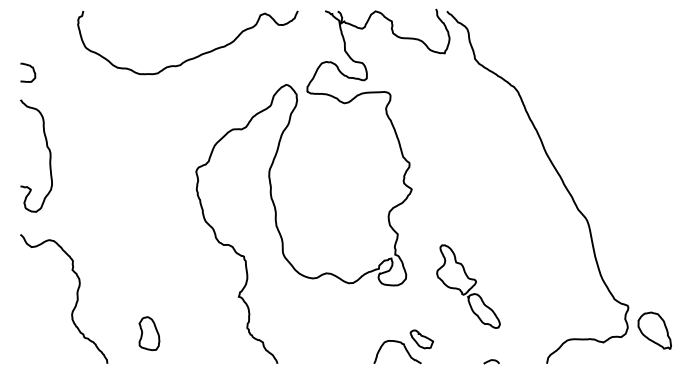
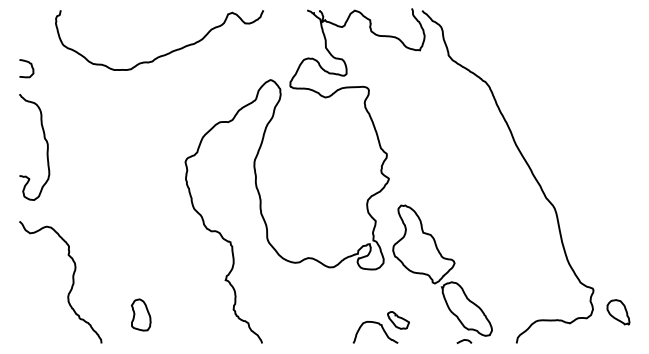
curve: (192, 57) -> (163, 54), moved
part: (468, 286) -> (442, 270), size x1.67
part: (654, 330) -> (618, 312), size x0.71

